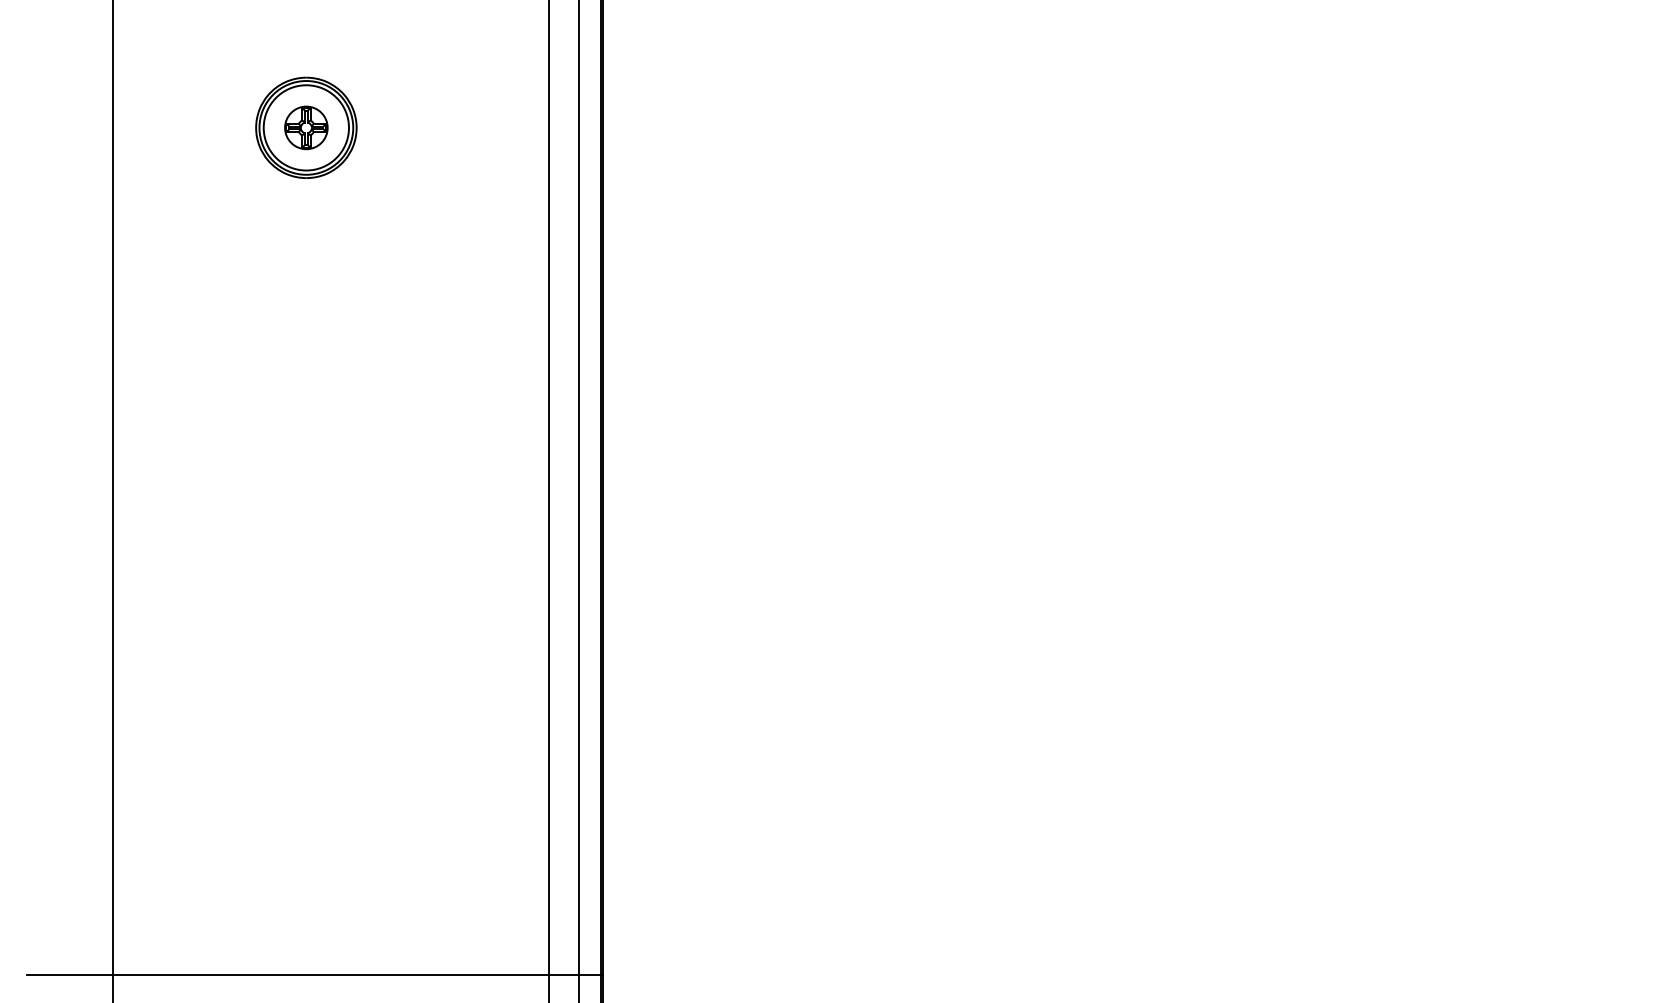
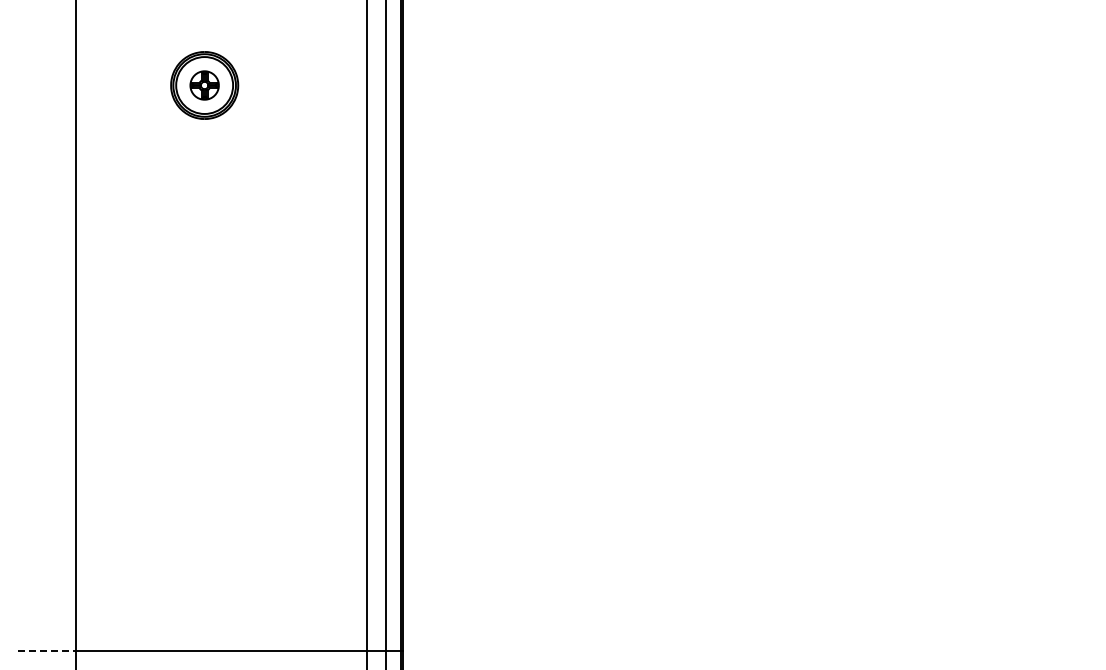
line: (69, 973) -> (46, 650), solid -> dashed

